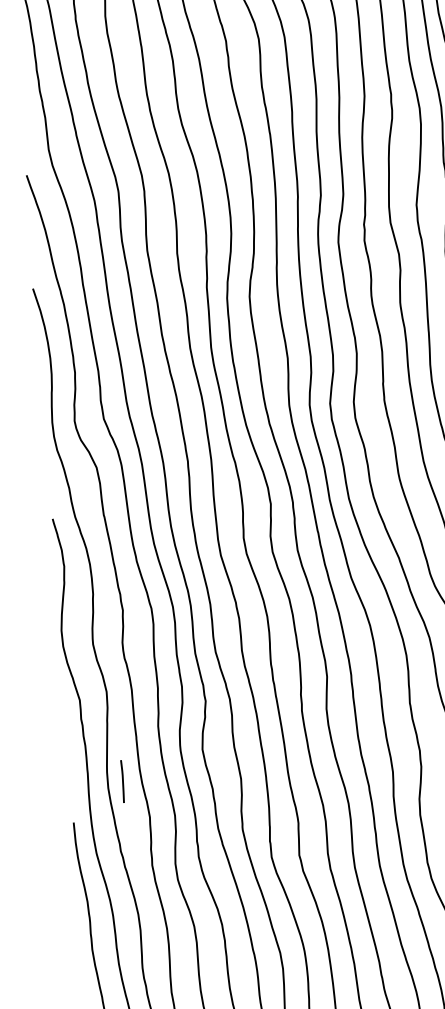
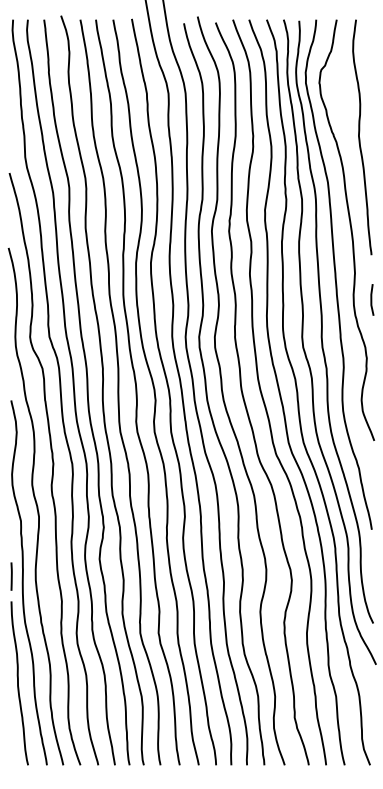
line: (122, 781) -> (11, 576), moved

